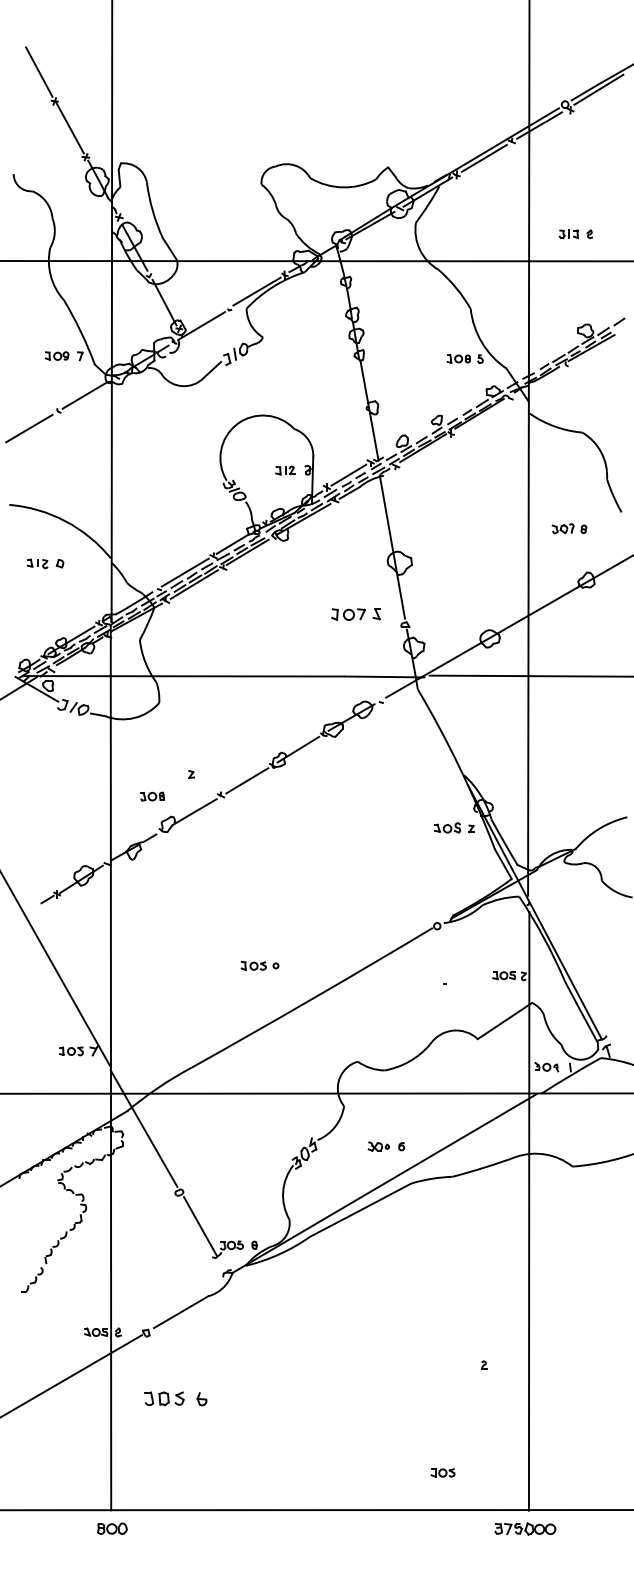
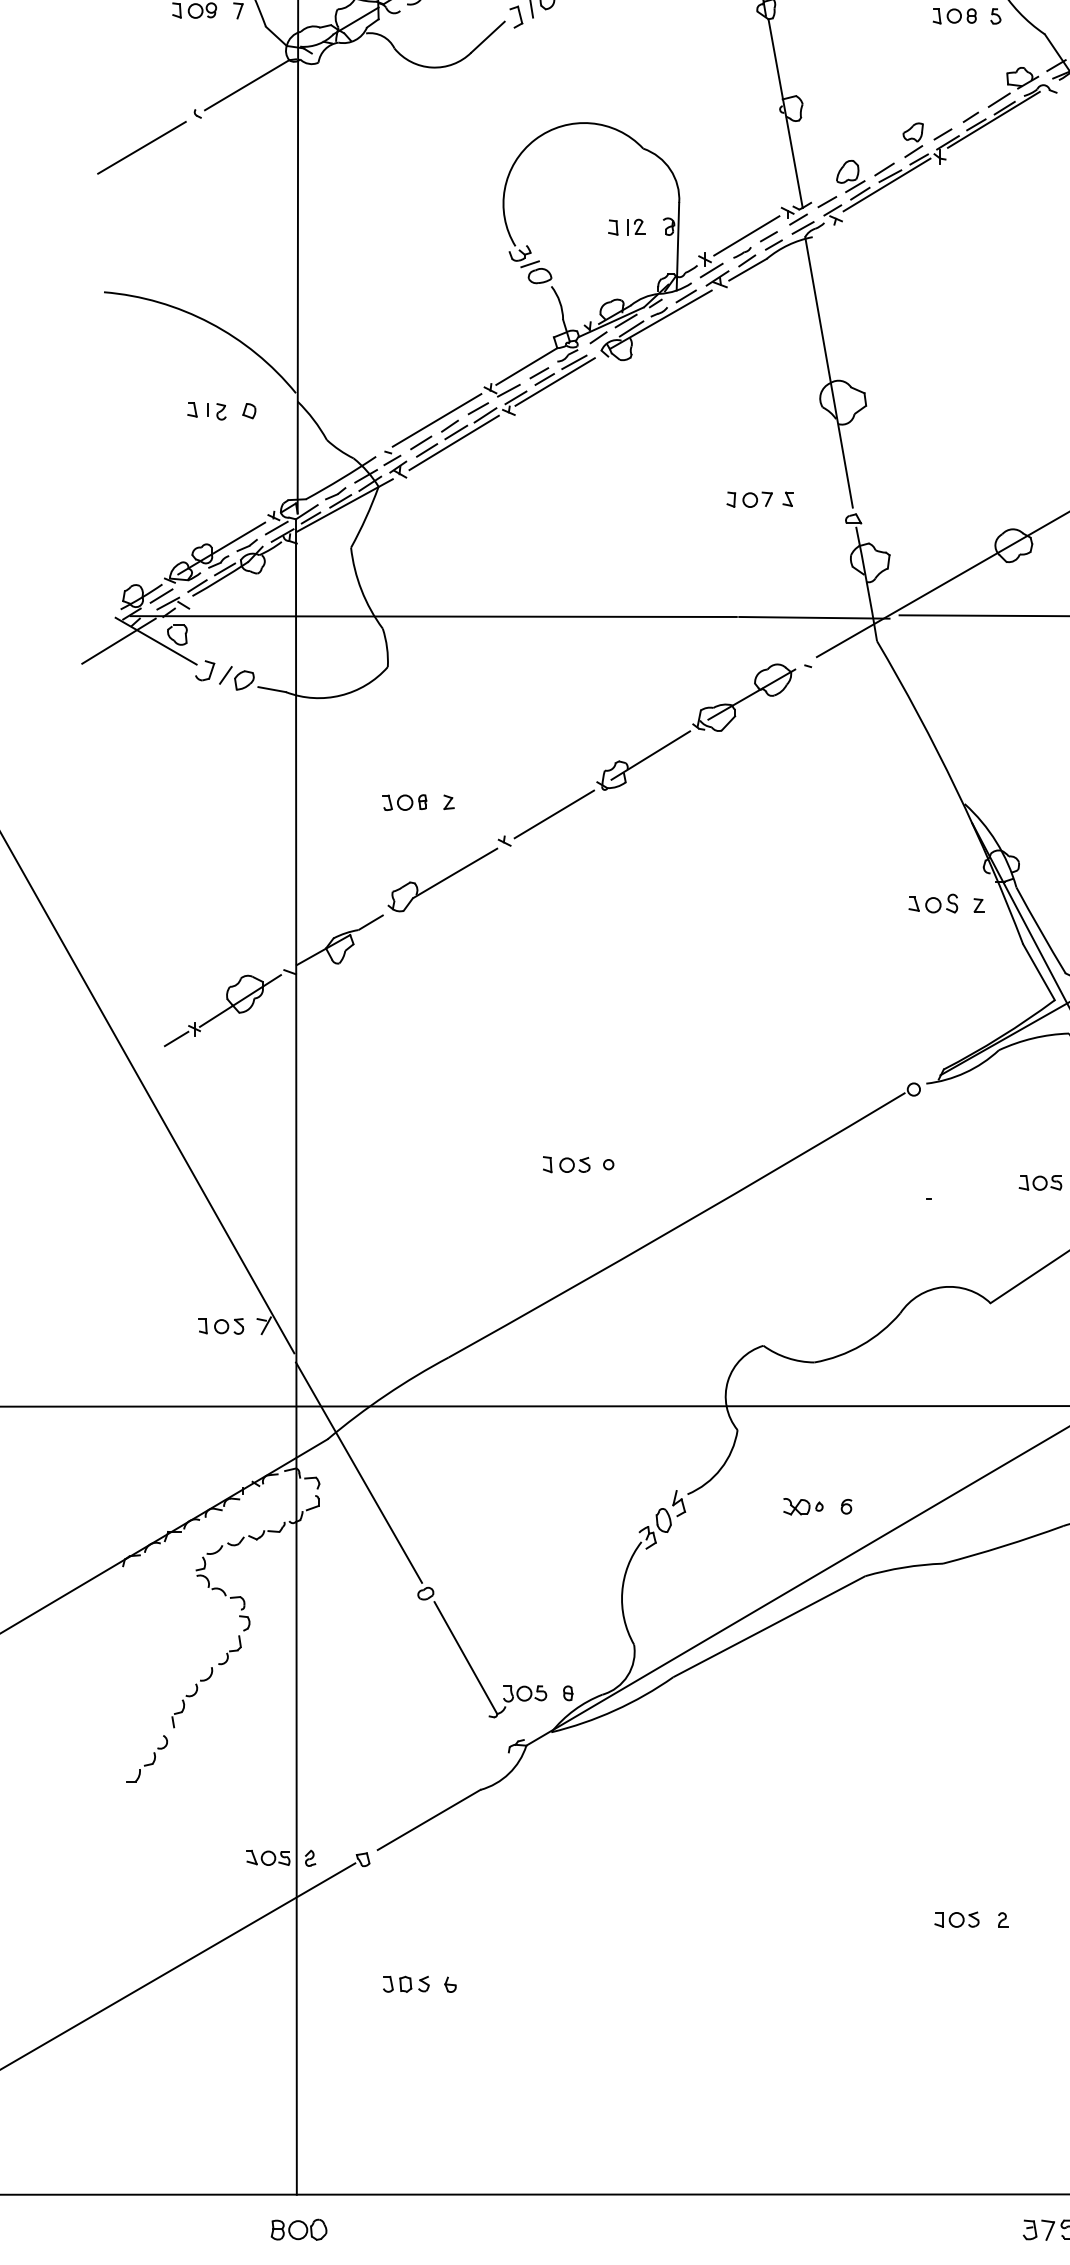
part: (45, 563) -> (221, 410), moved
part: (355, 614) -> (759, 499), size x0.71
part: (152, 796) -> (405, 802), moved
part: (176, 1399) -> (420, 1985), size x0.62
part: (442, 1472) -> (955, 1918), moved

